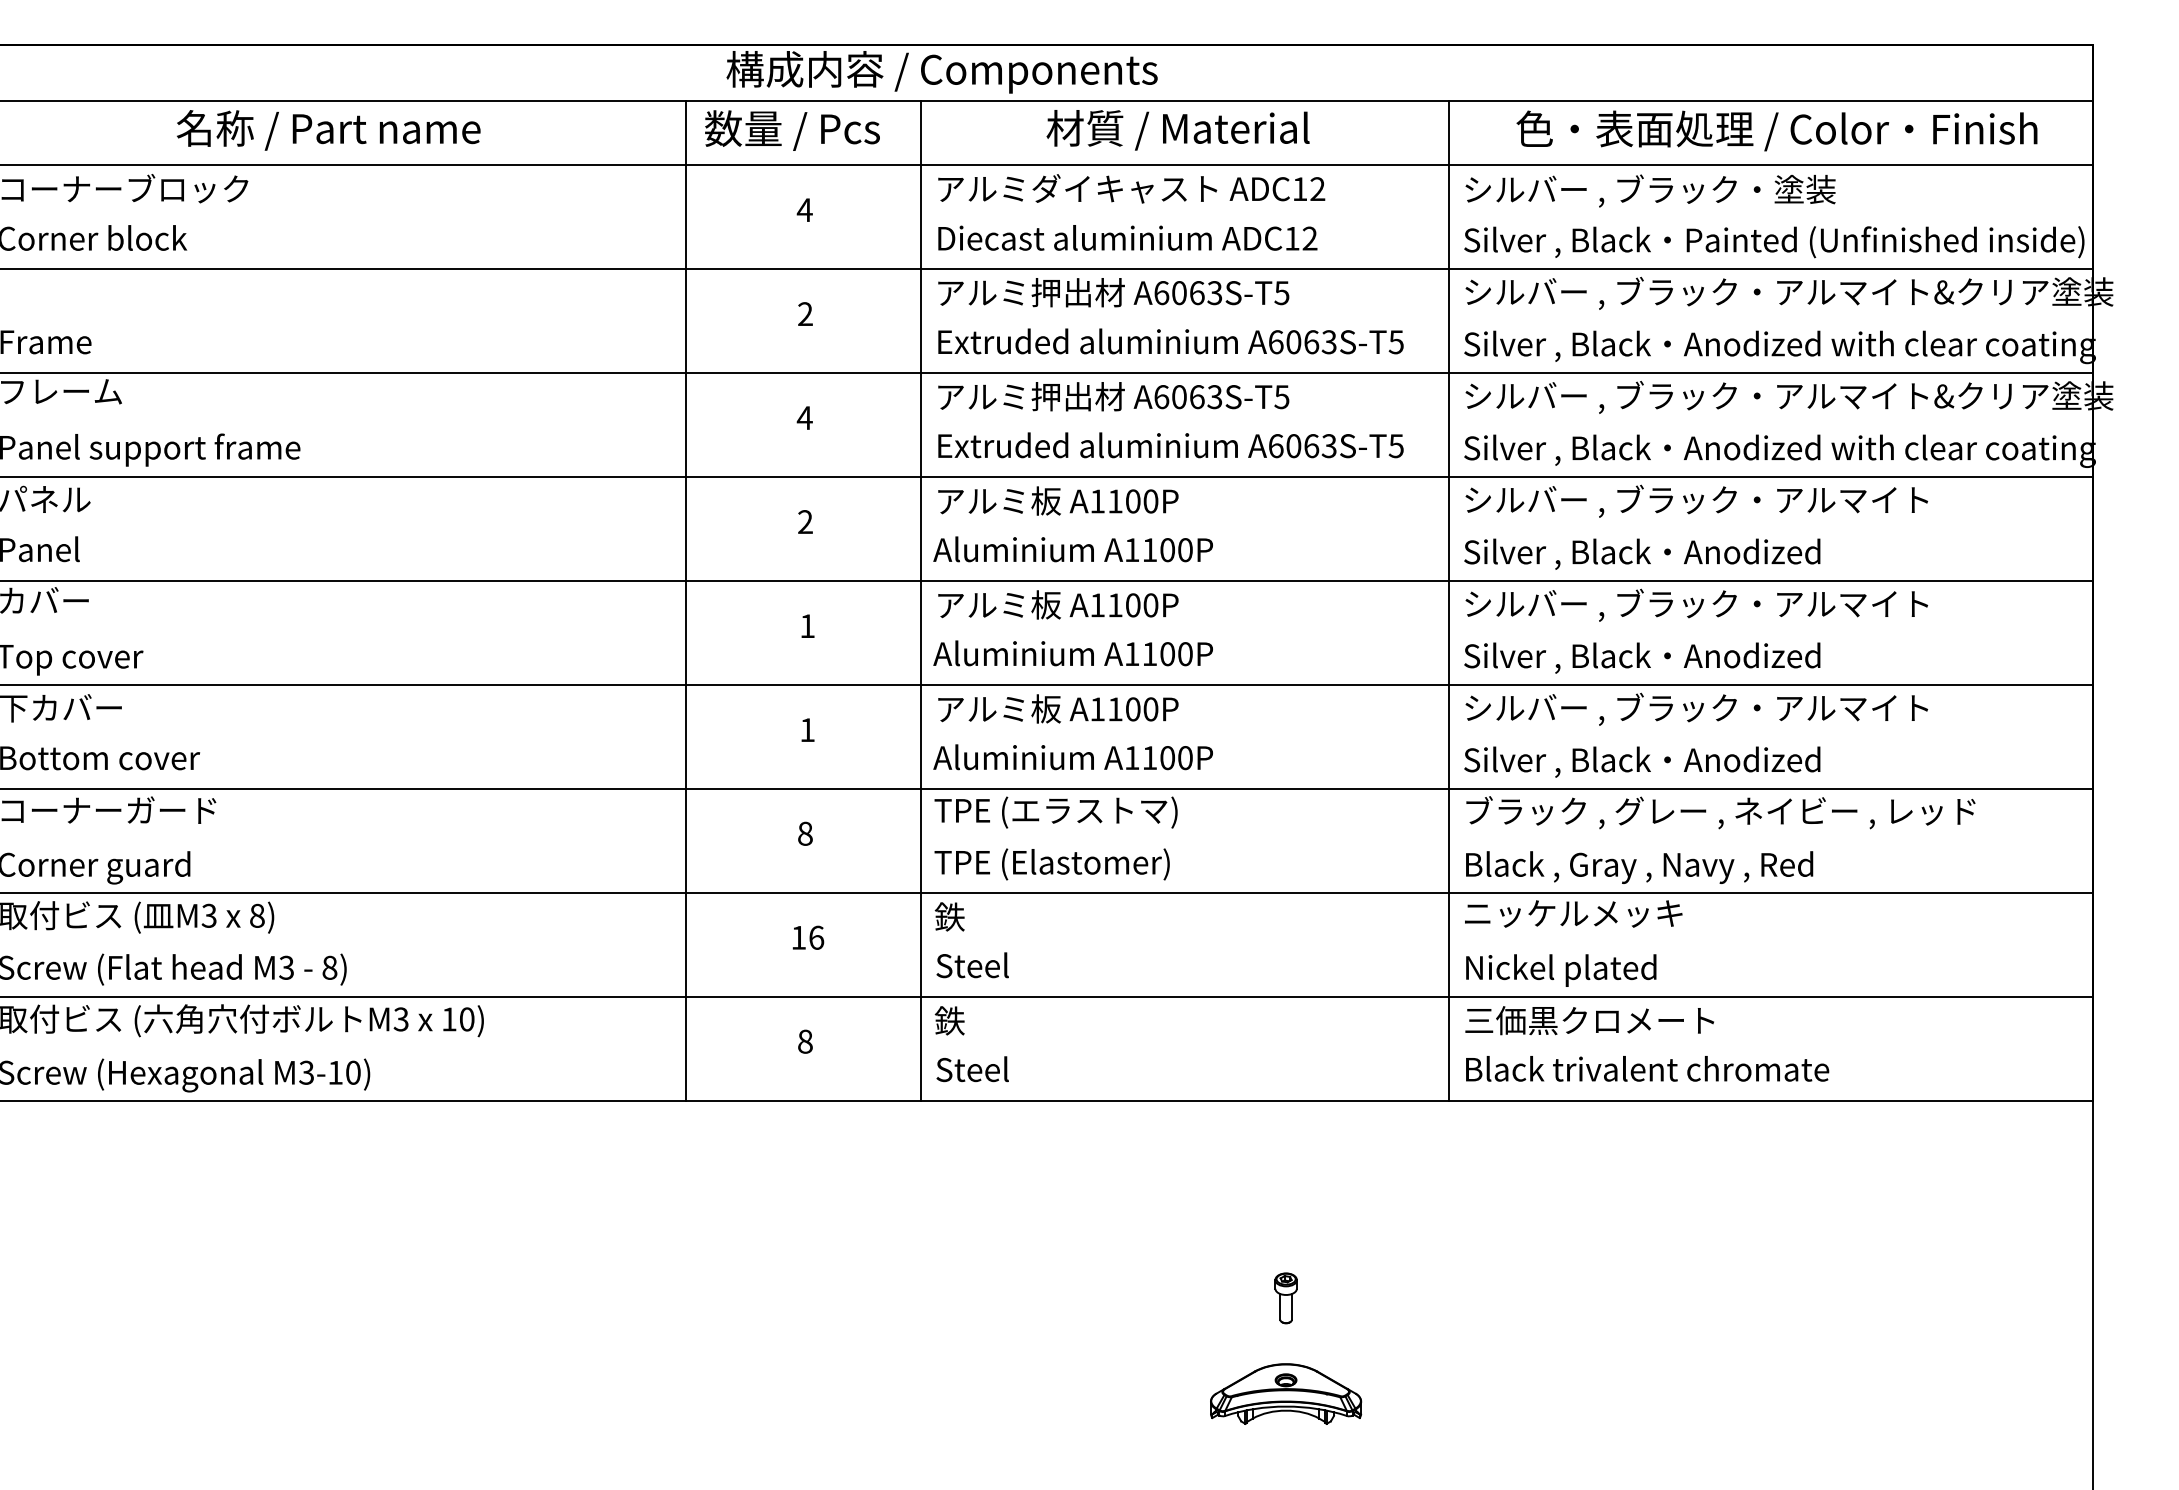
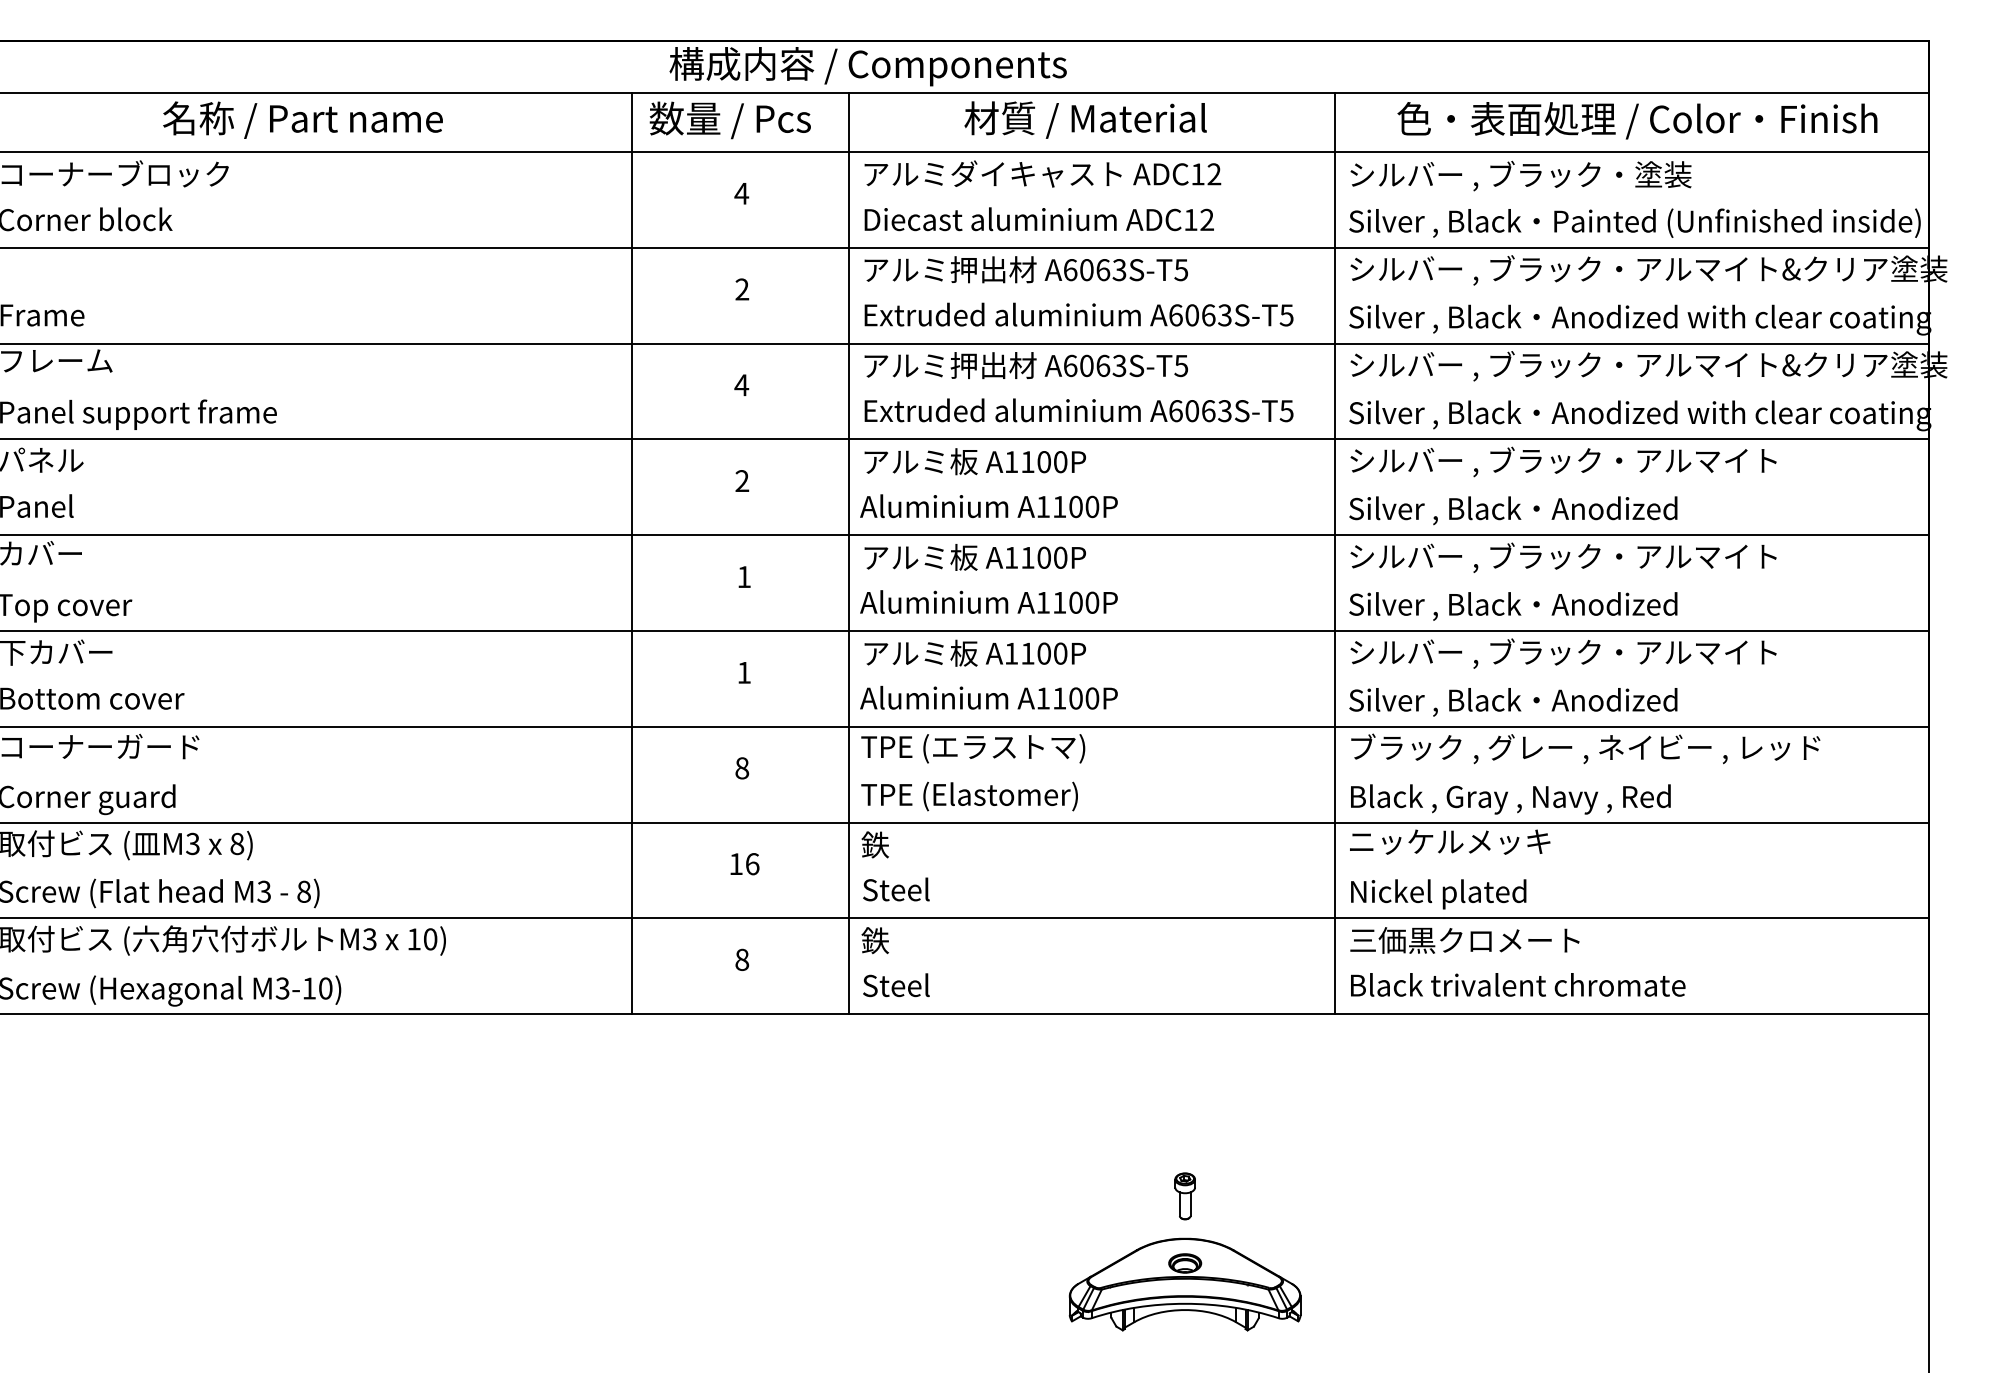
part: (1285, 1394) -> (1184, 1284), size x1.67

